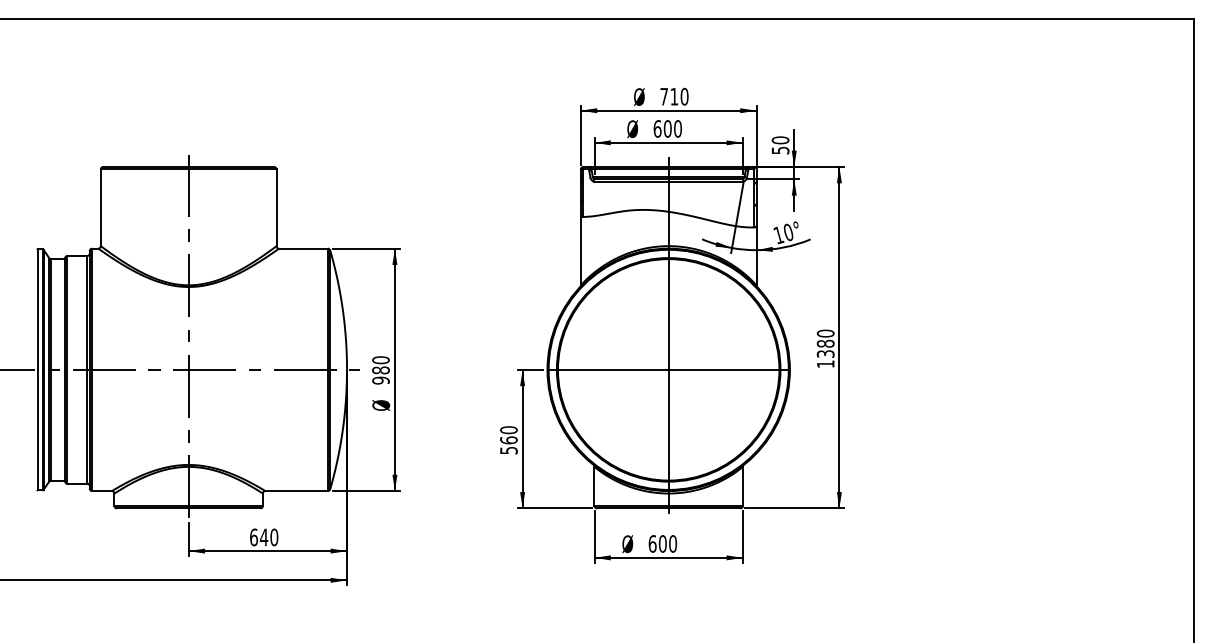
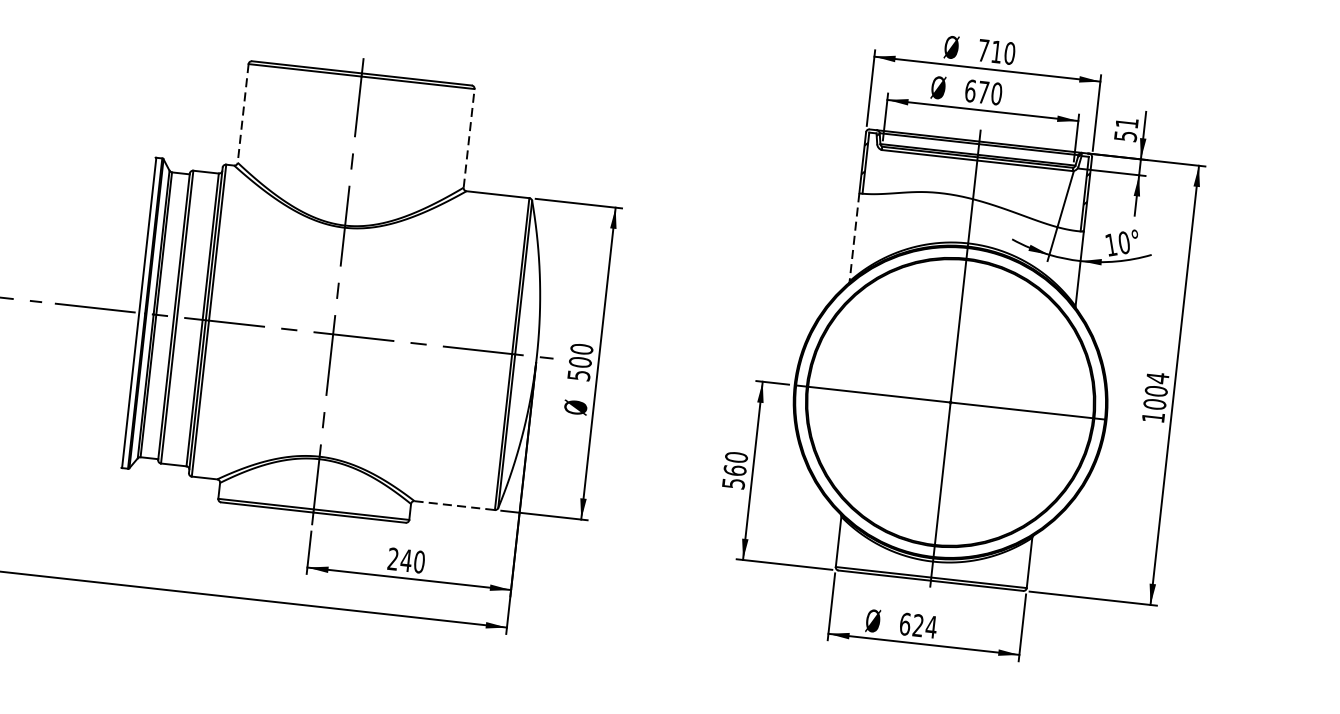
text: (667, 128) -> (983, 91), 600 -> 670
text: (780, 140) -> (1126, 123), 50 -> 51
line: (276, 207) -> (469, 137), solid -> dashed
line: (100, 208) -> (242, 114), solid -> dashed
line: (580, 251) -> (853, 237), solid -> dashed
text: (825, 343) -> (1156, 390), 1380 -> 1004
text: (380, 375) -> (579, 368), 980 -> 500
line: (297, 491) -> (455, 506), solid -> dashed
text: (253, 537) -> (392, 559), 640 -> 240
text: (667, 543) -> (924, 625), 600 -> 624

